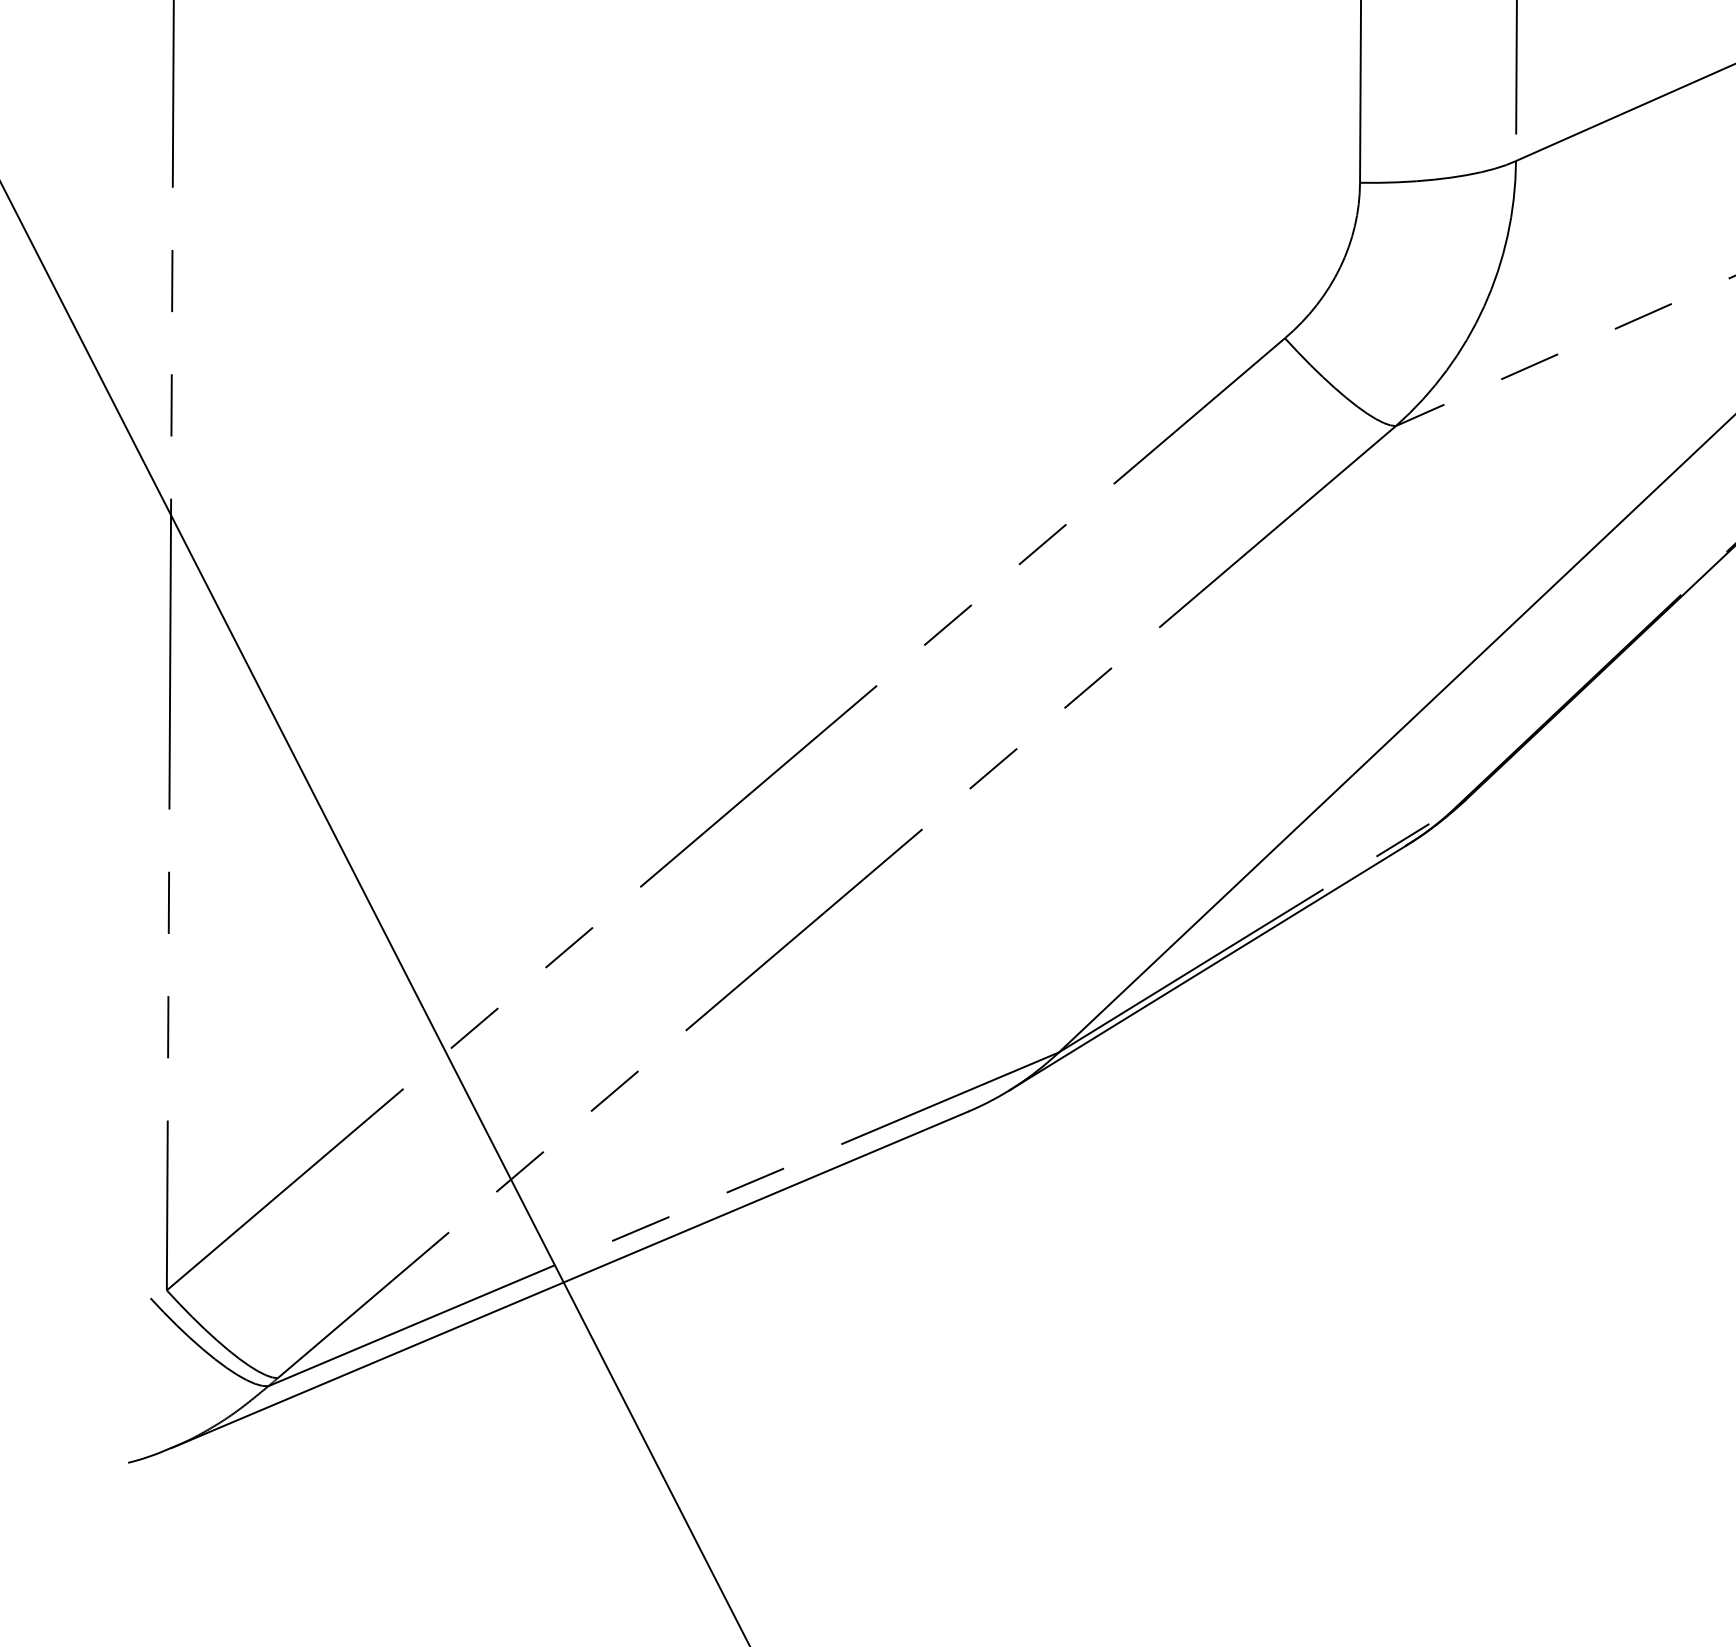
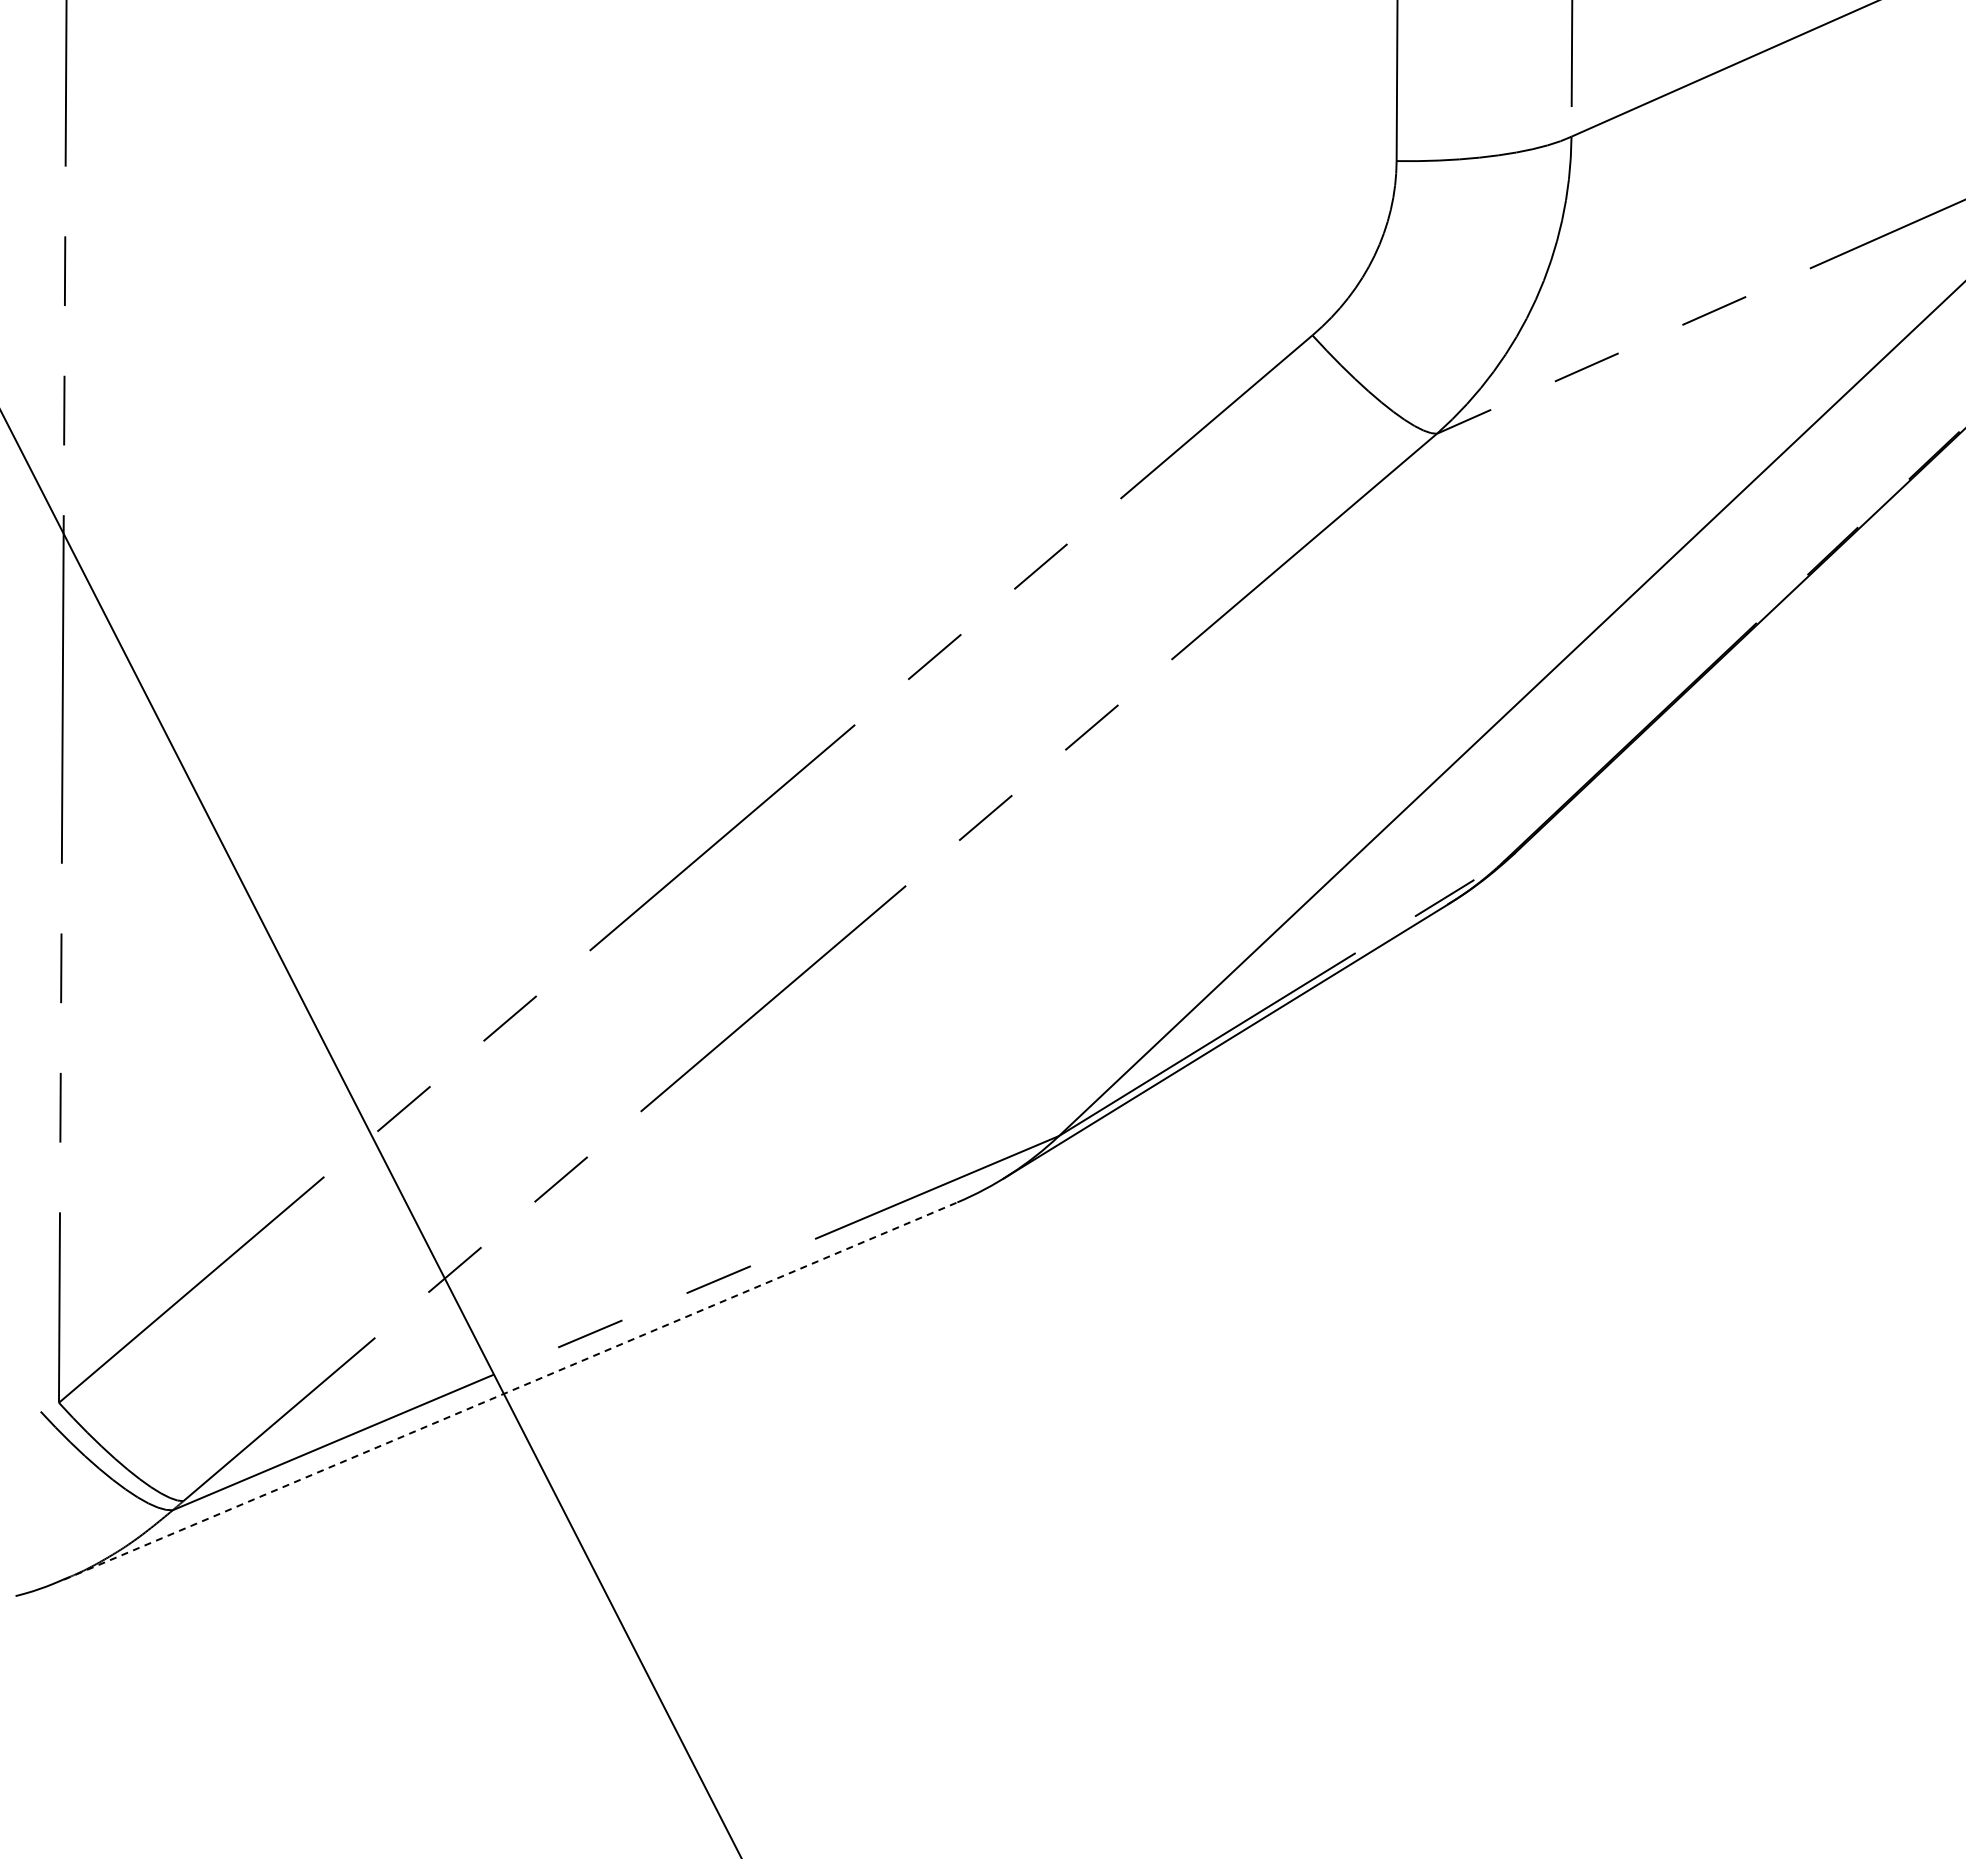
line: (569, 1280) -> (510, 1391), solid -> dashed

